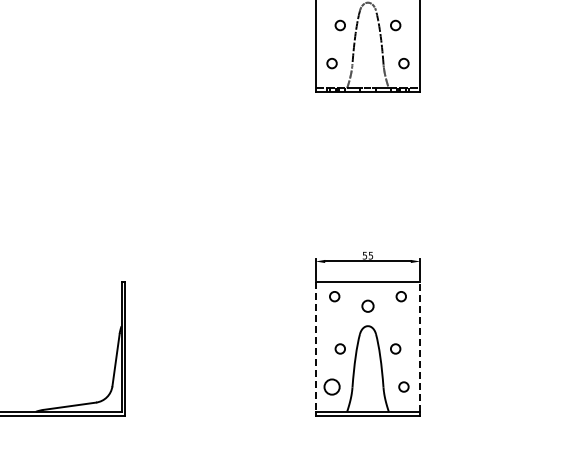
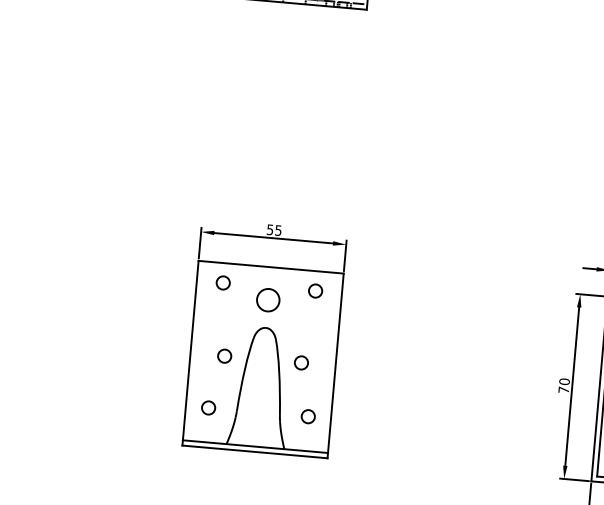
circle: (367, 306) -> (267, 300), size x1.43
line: (315, 347) -> (190, 351), dashed -> solid
line: (420, 347) -> (336, 363), dashed -> solid
circle: (331, 386) -> (207, 407), size x0.62

